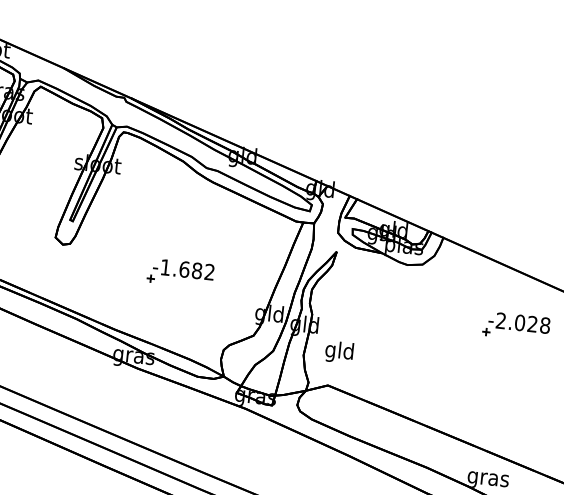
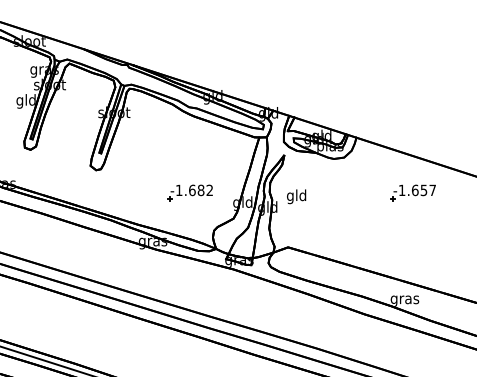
part: (180, 272) -> (189, 192), moved
text: (523, 323) -> (417, 190), -2.028 -> -1.657
text: (339, 351) -> (296, 196), moved

